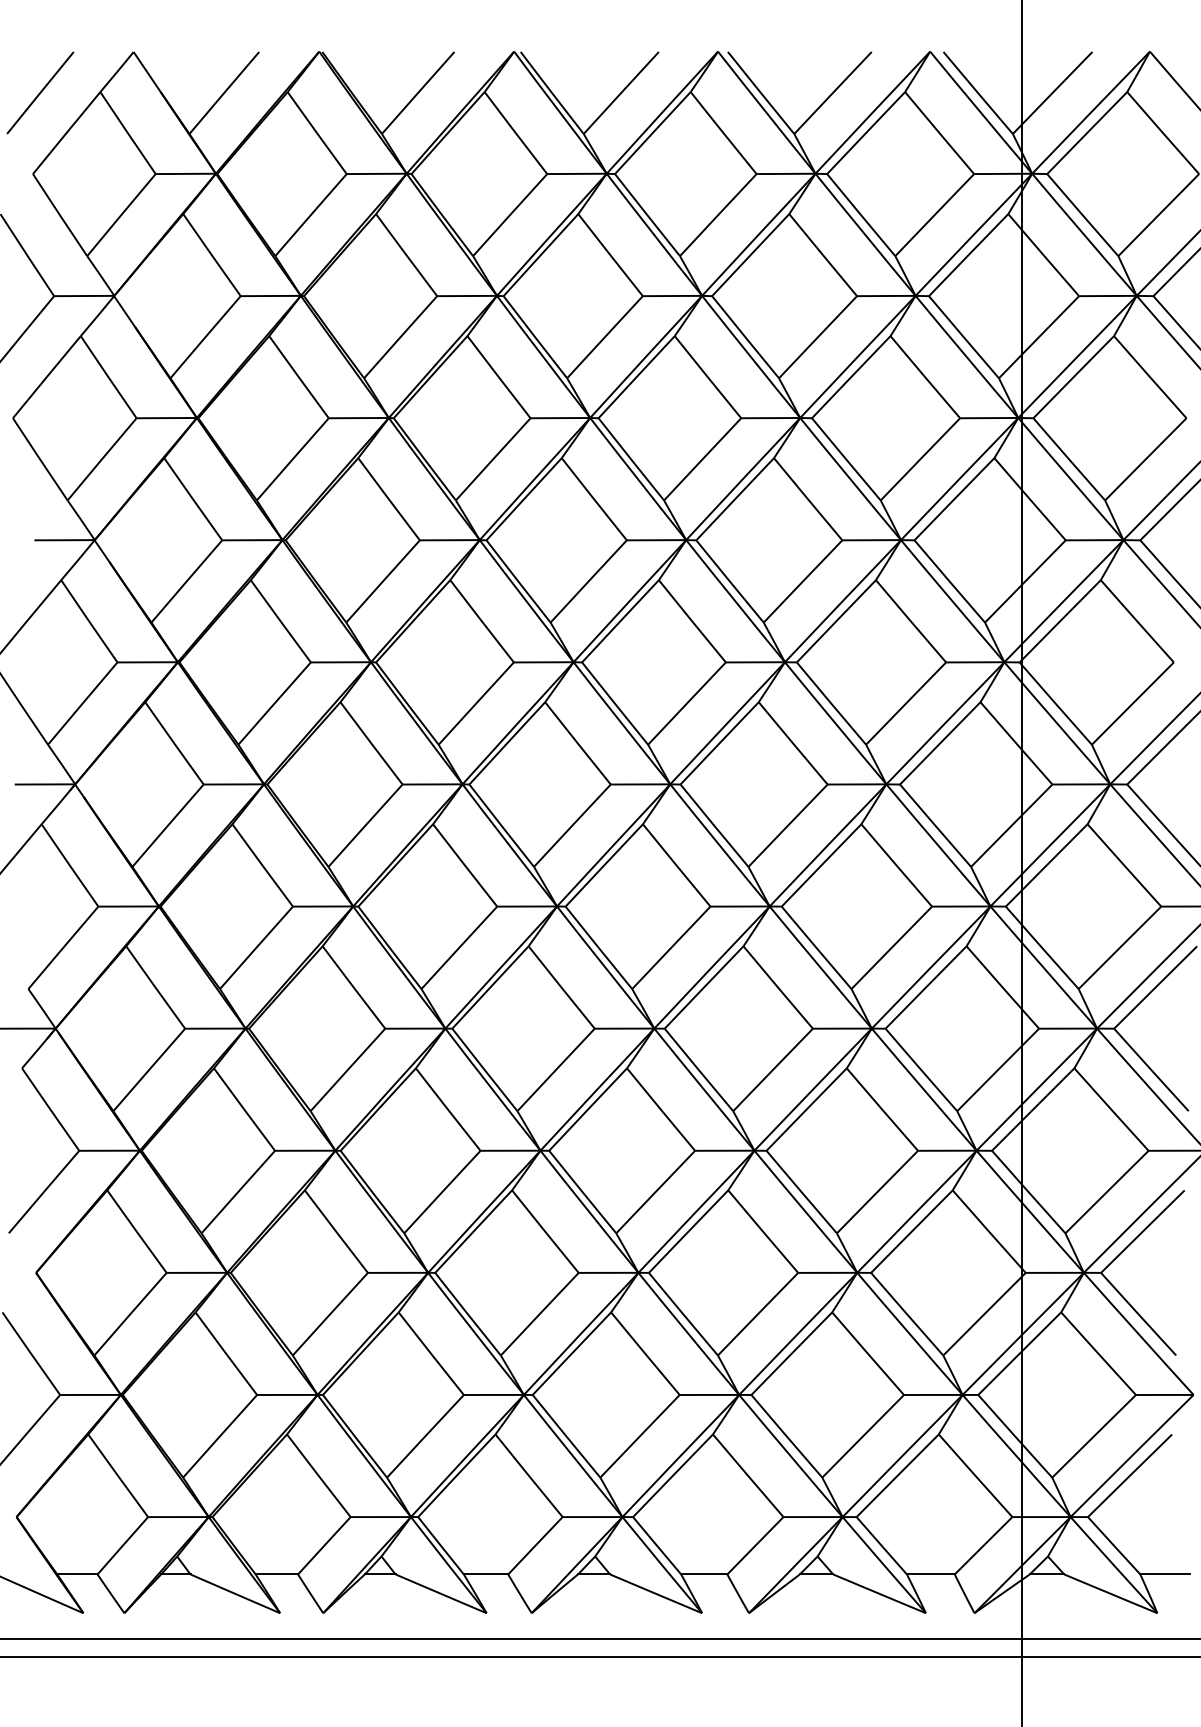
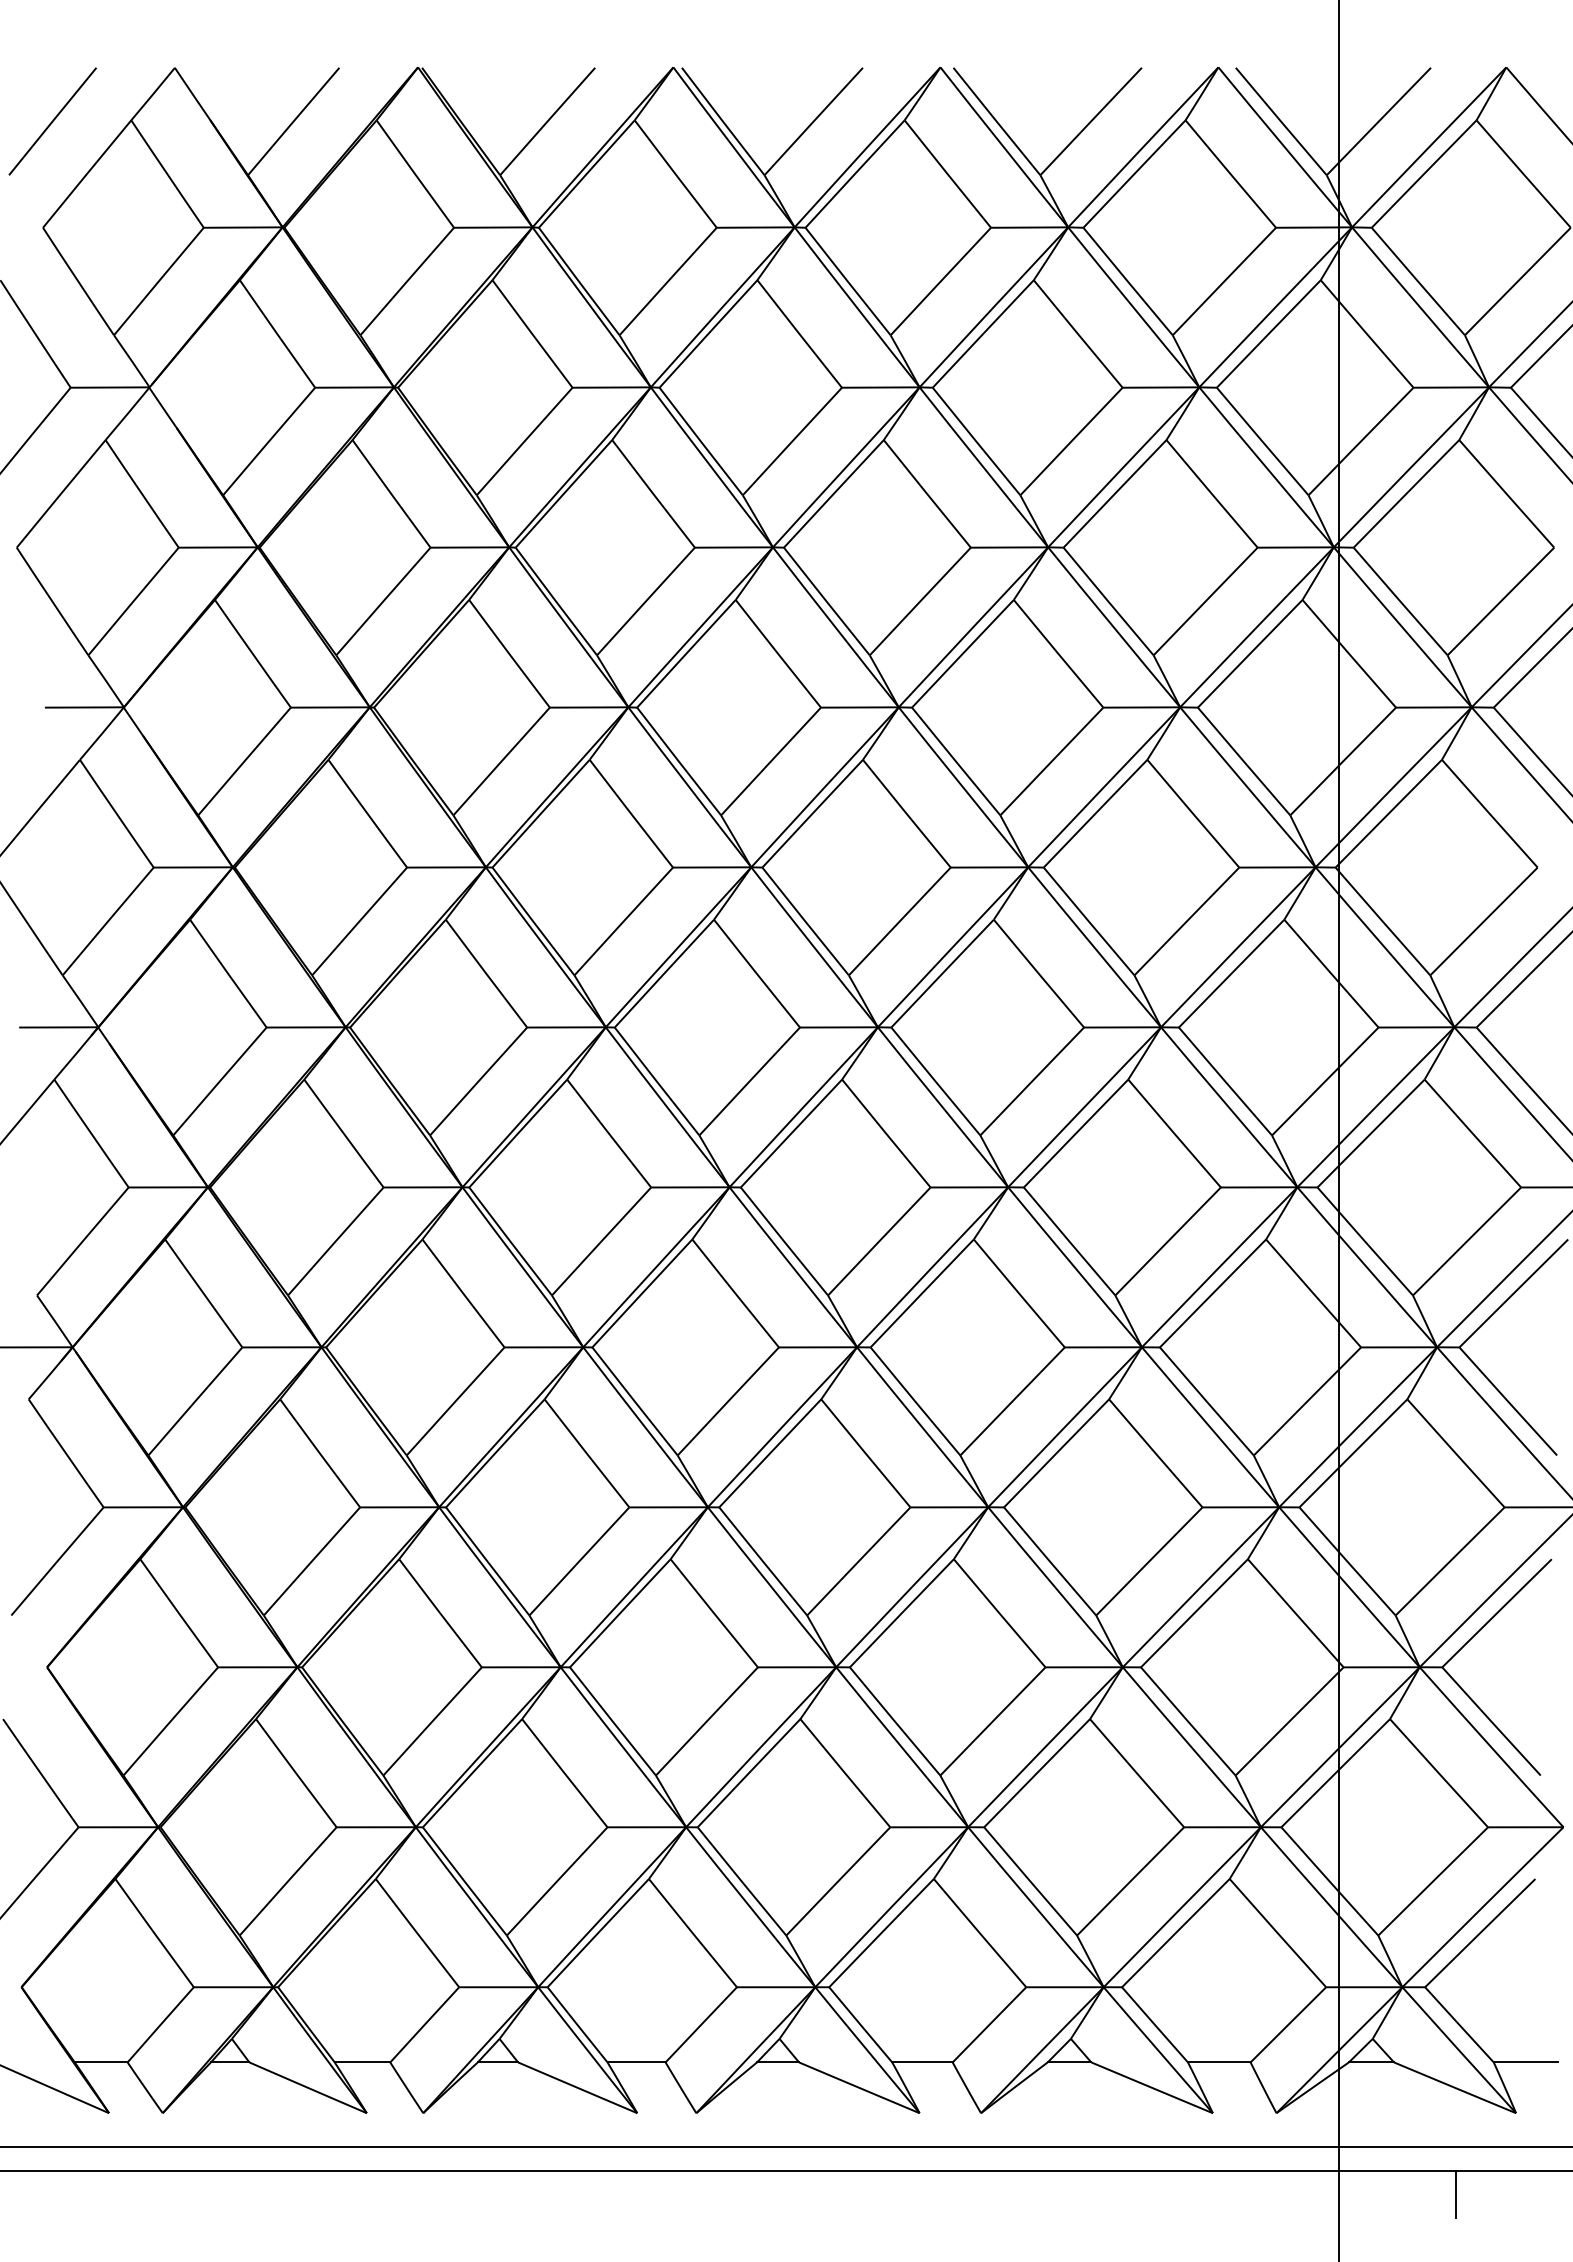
line: (1111, 1674) -> (1456, 2193), added

